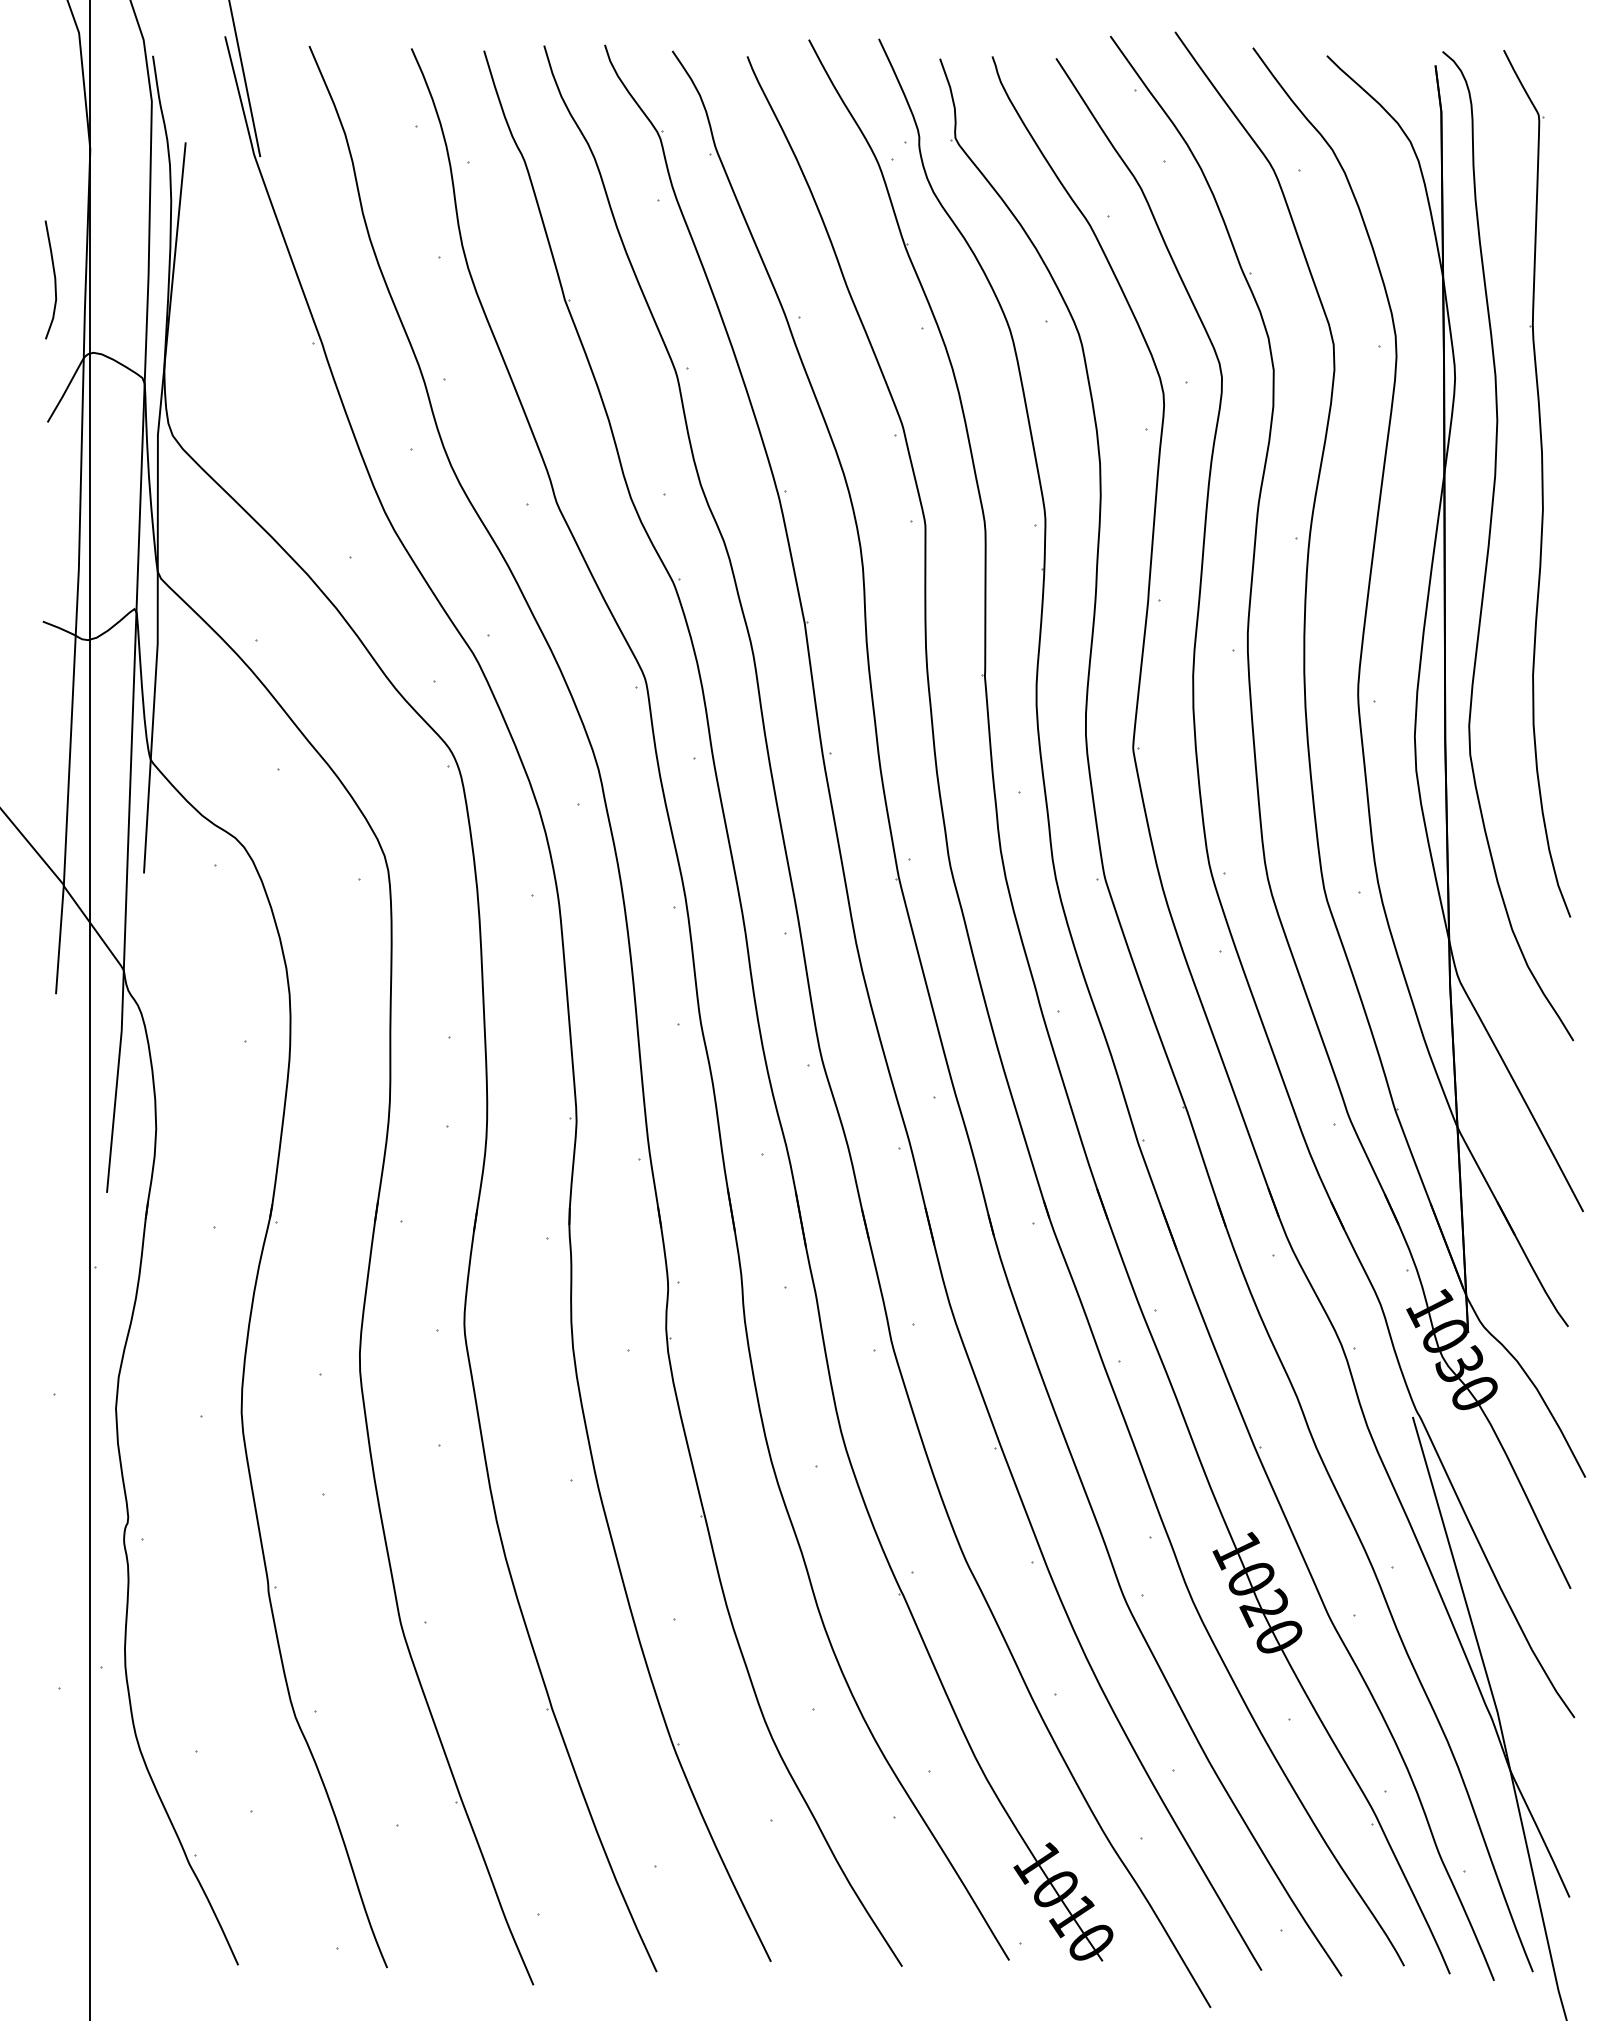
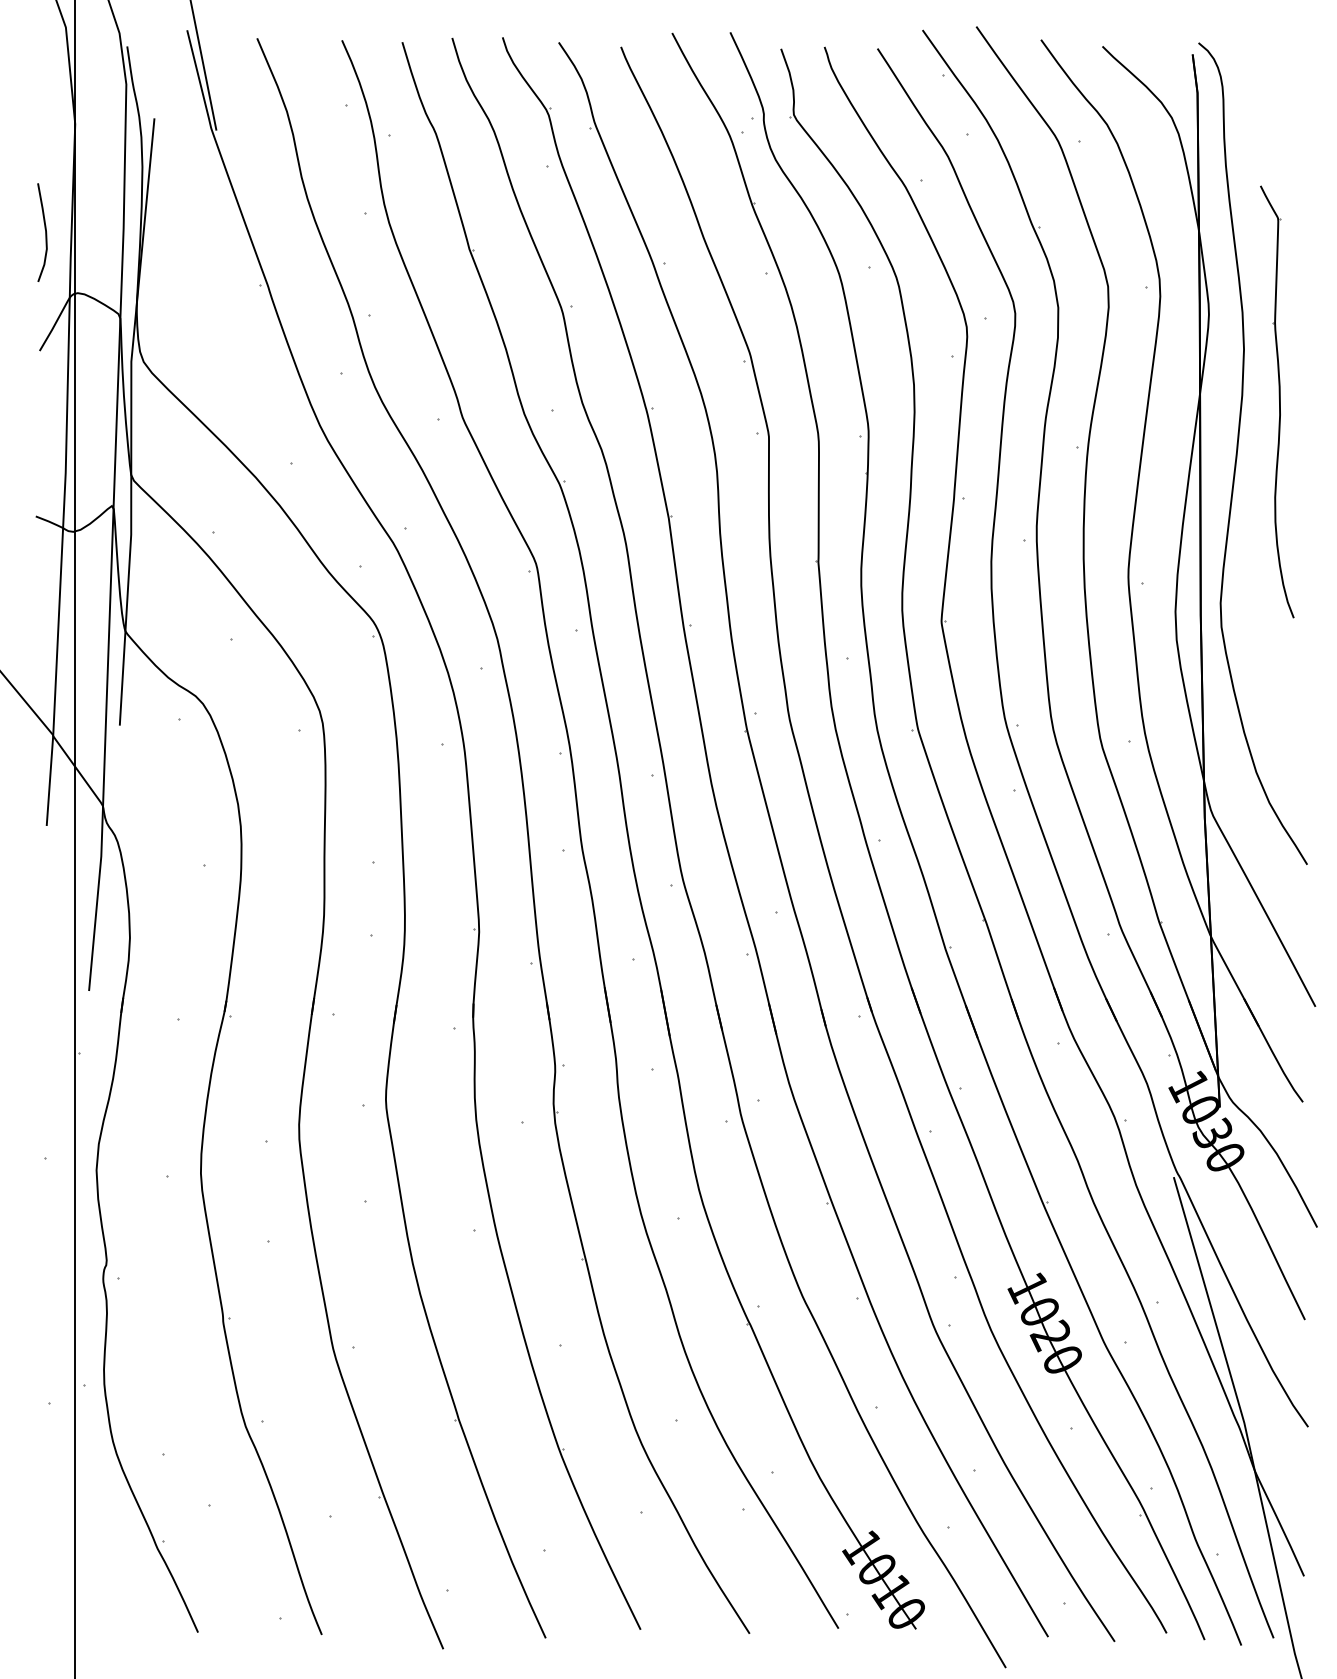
part: (1537, 483) -> (1277, 401), size x0.6

